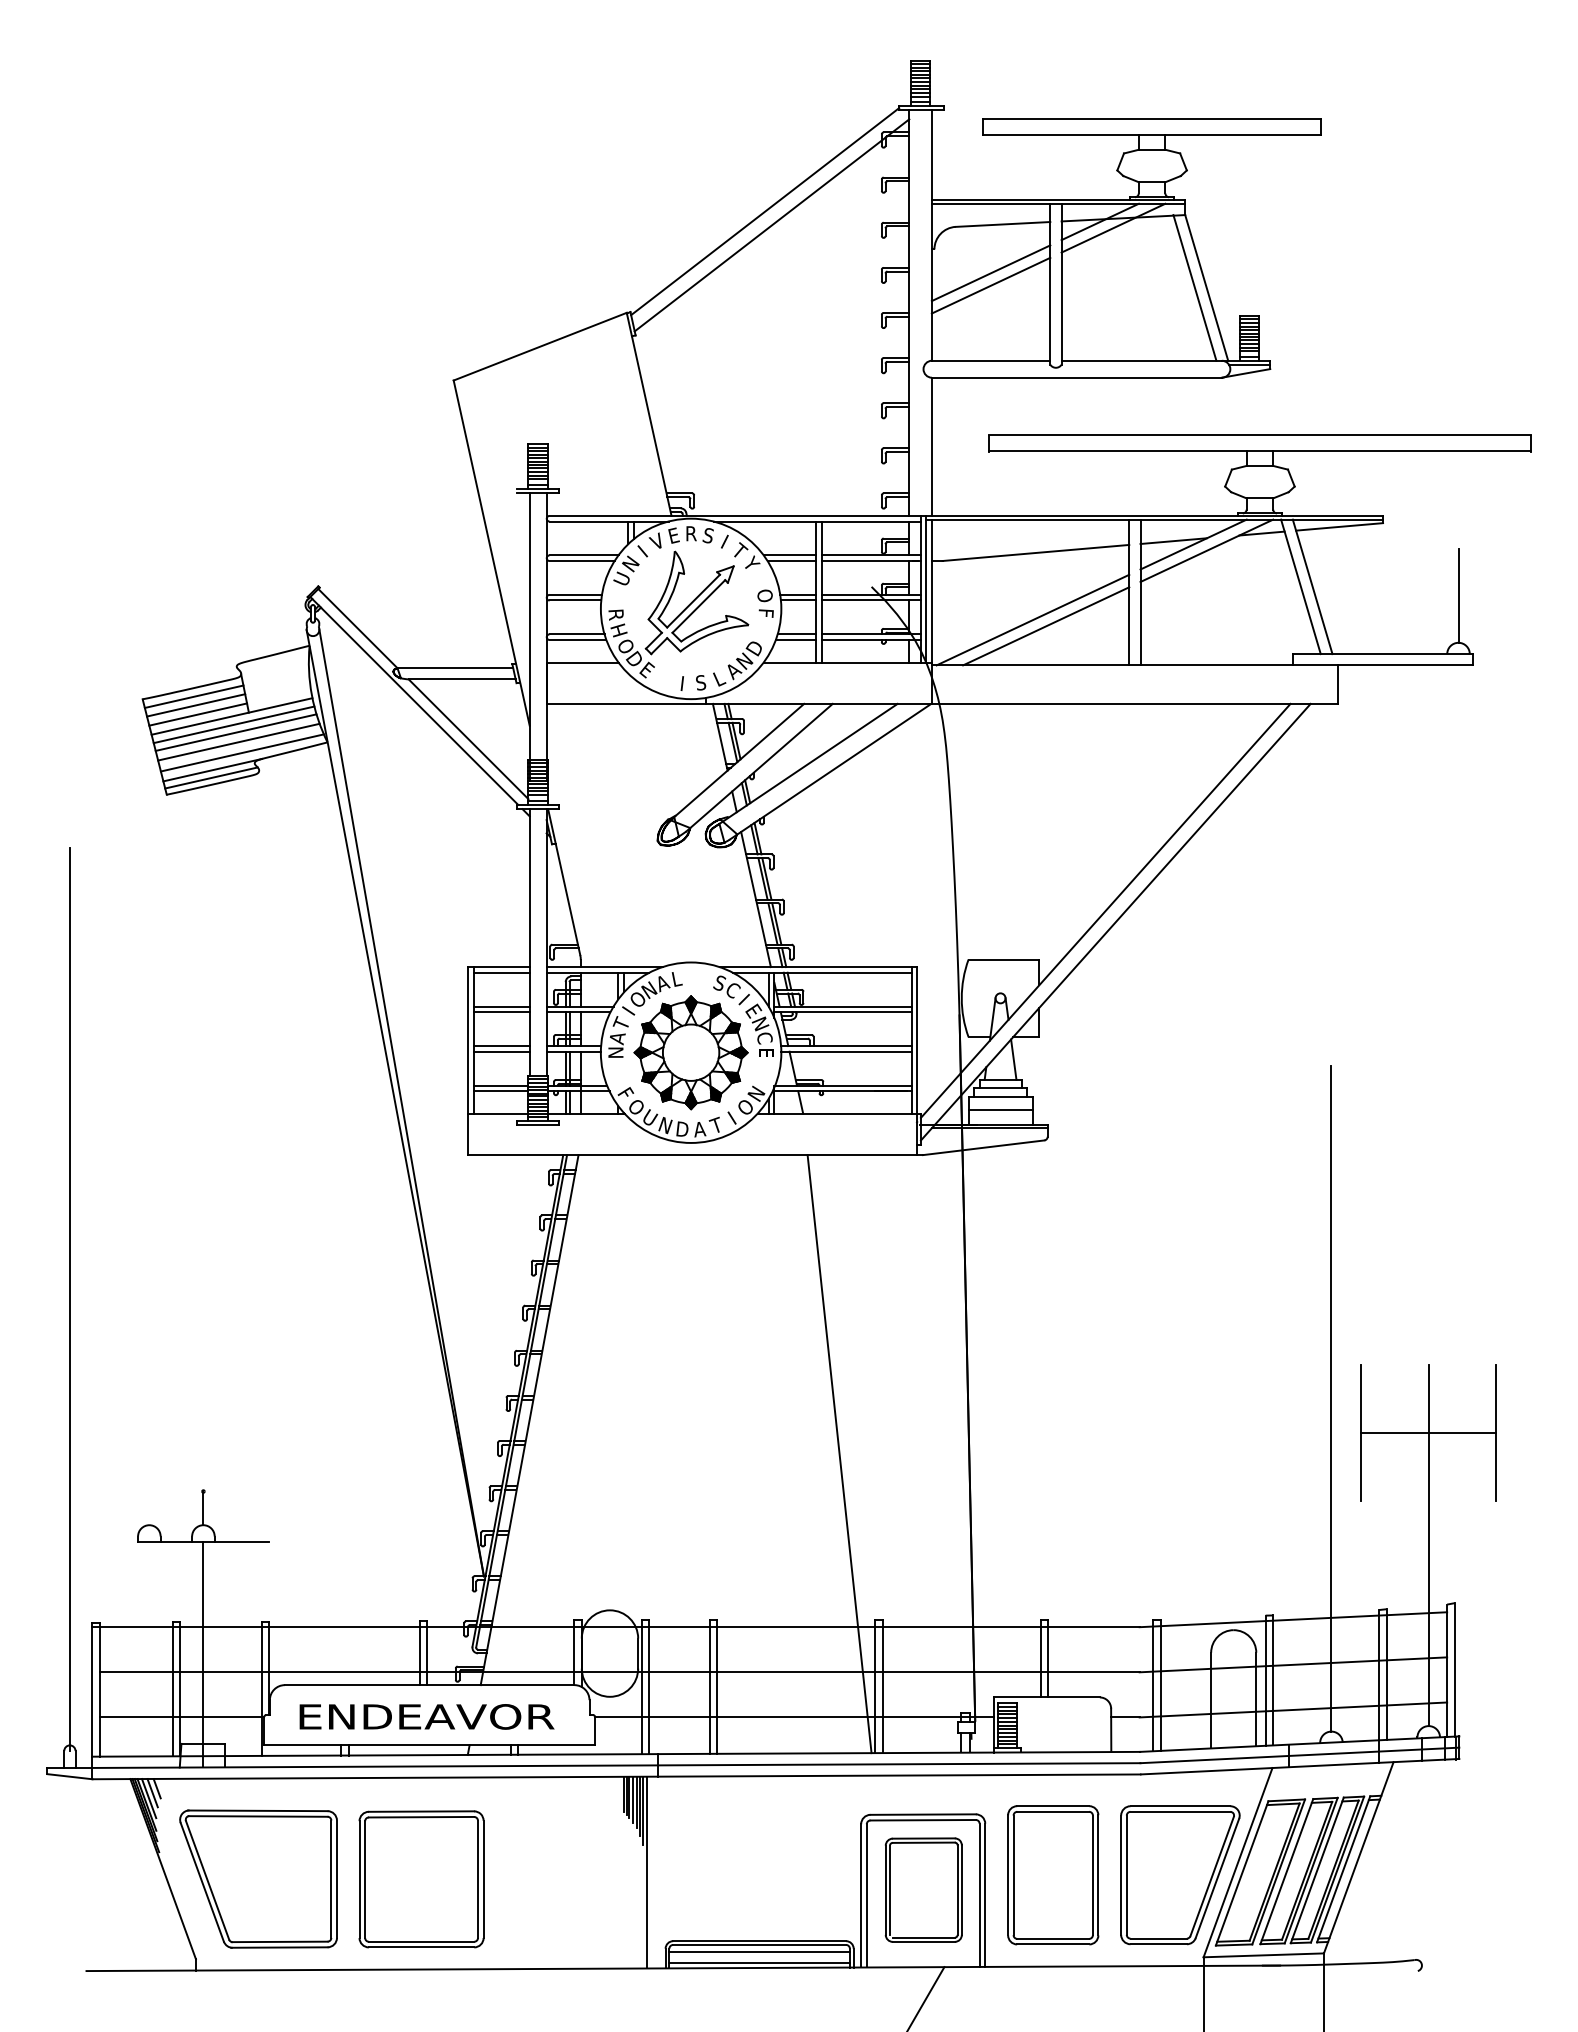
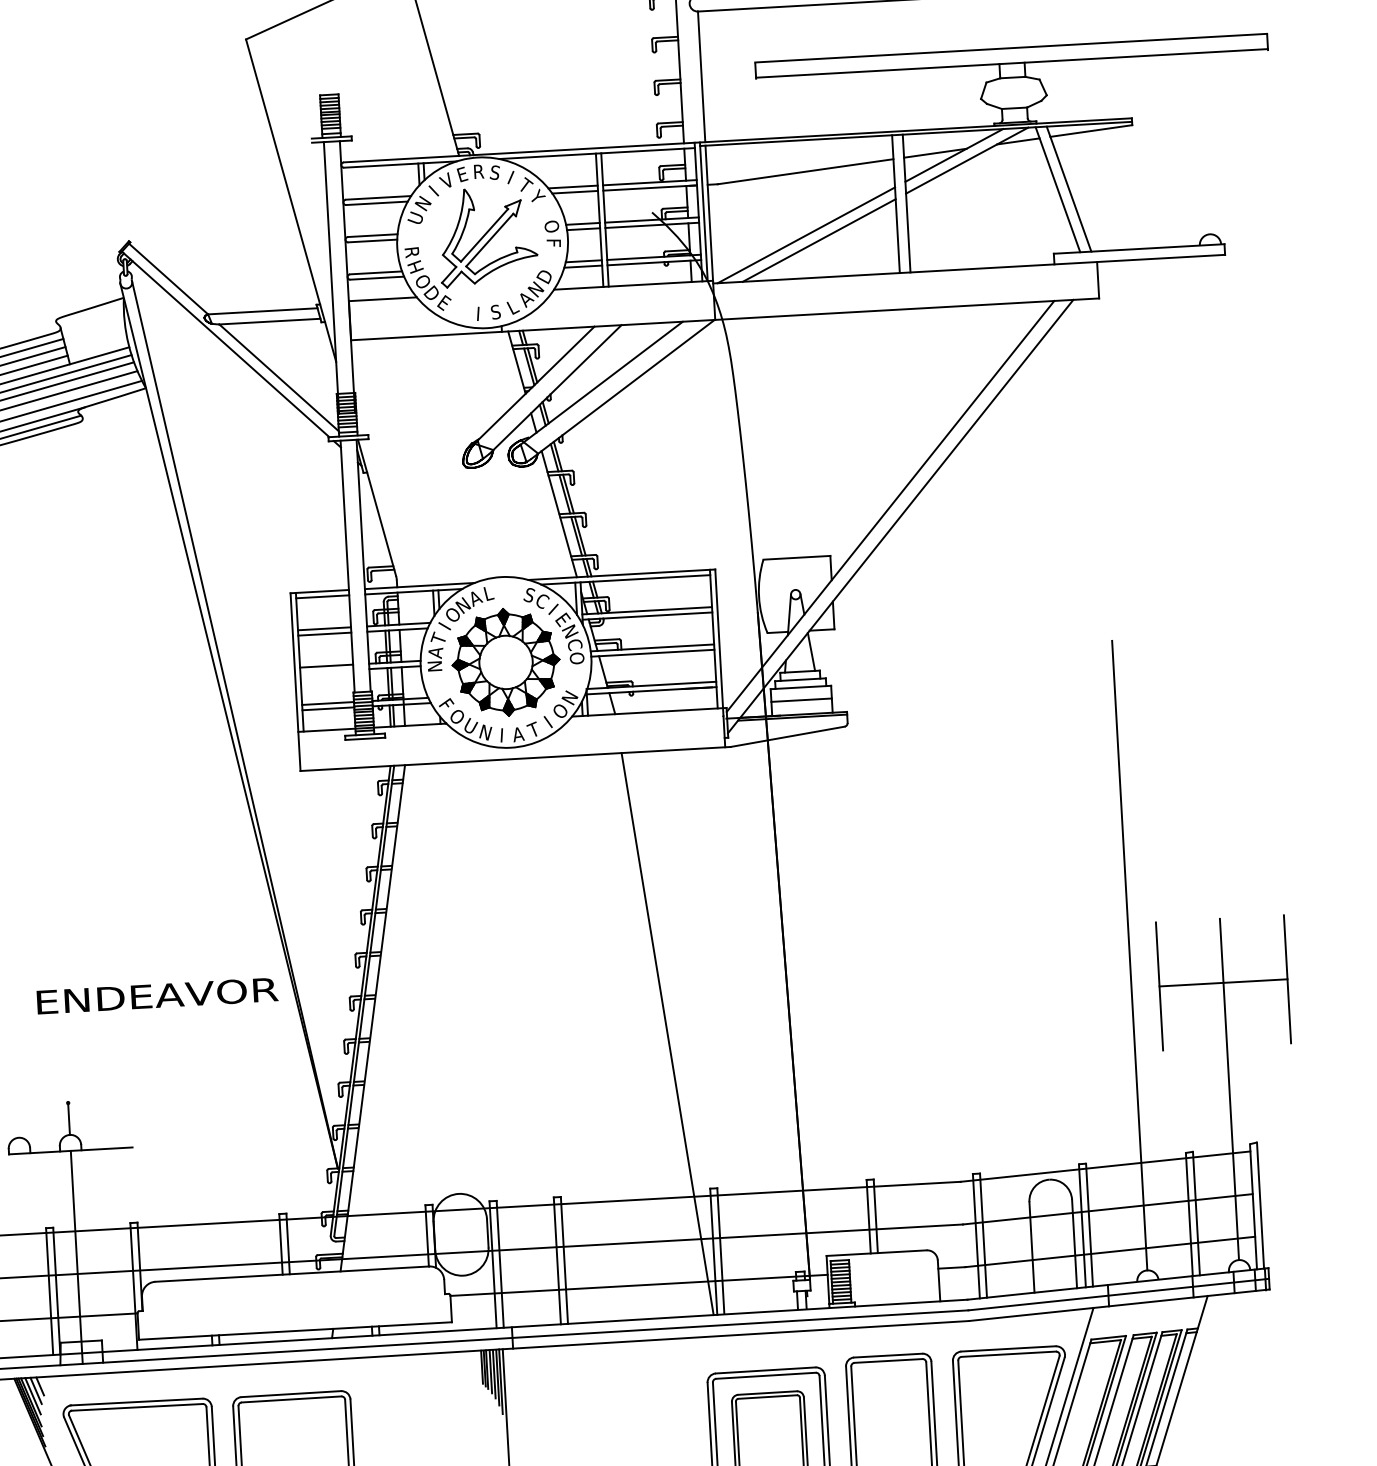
line: (1458, 595) -> (1207, 189), removed
line: (501, 1051) -> (326, 671), removed
text: (765, 1052) -> (576, 658), E -> O
text: (682, 1128) -> (501, 734), D -> I
text: (426, 1716) -> (157, 995), moved

